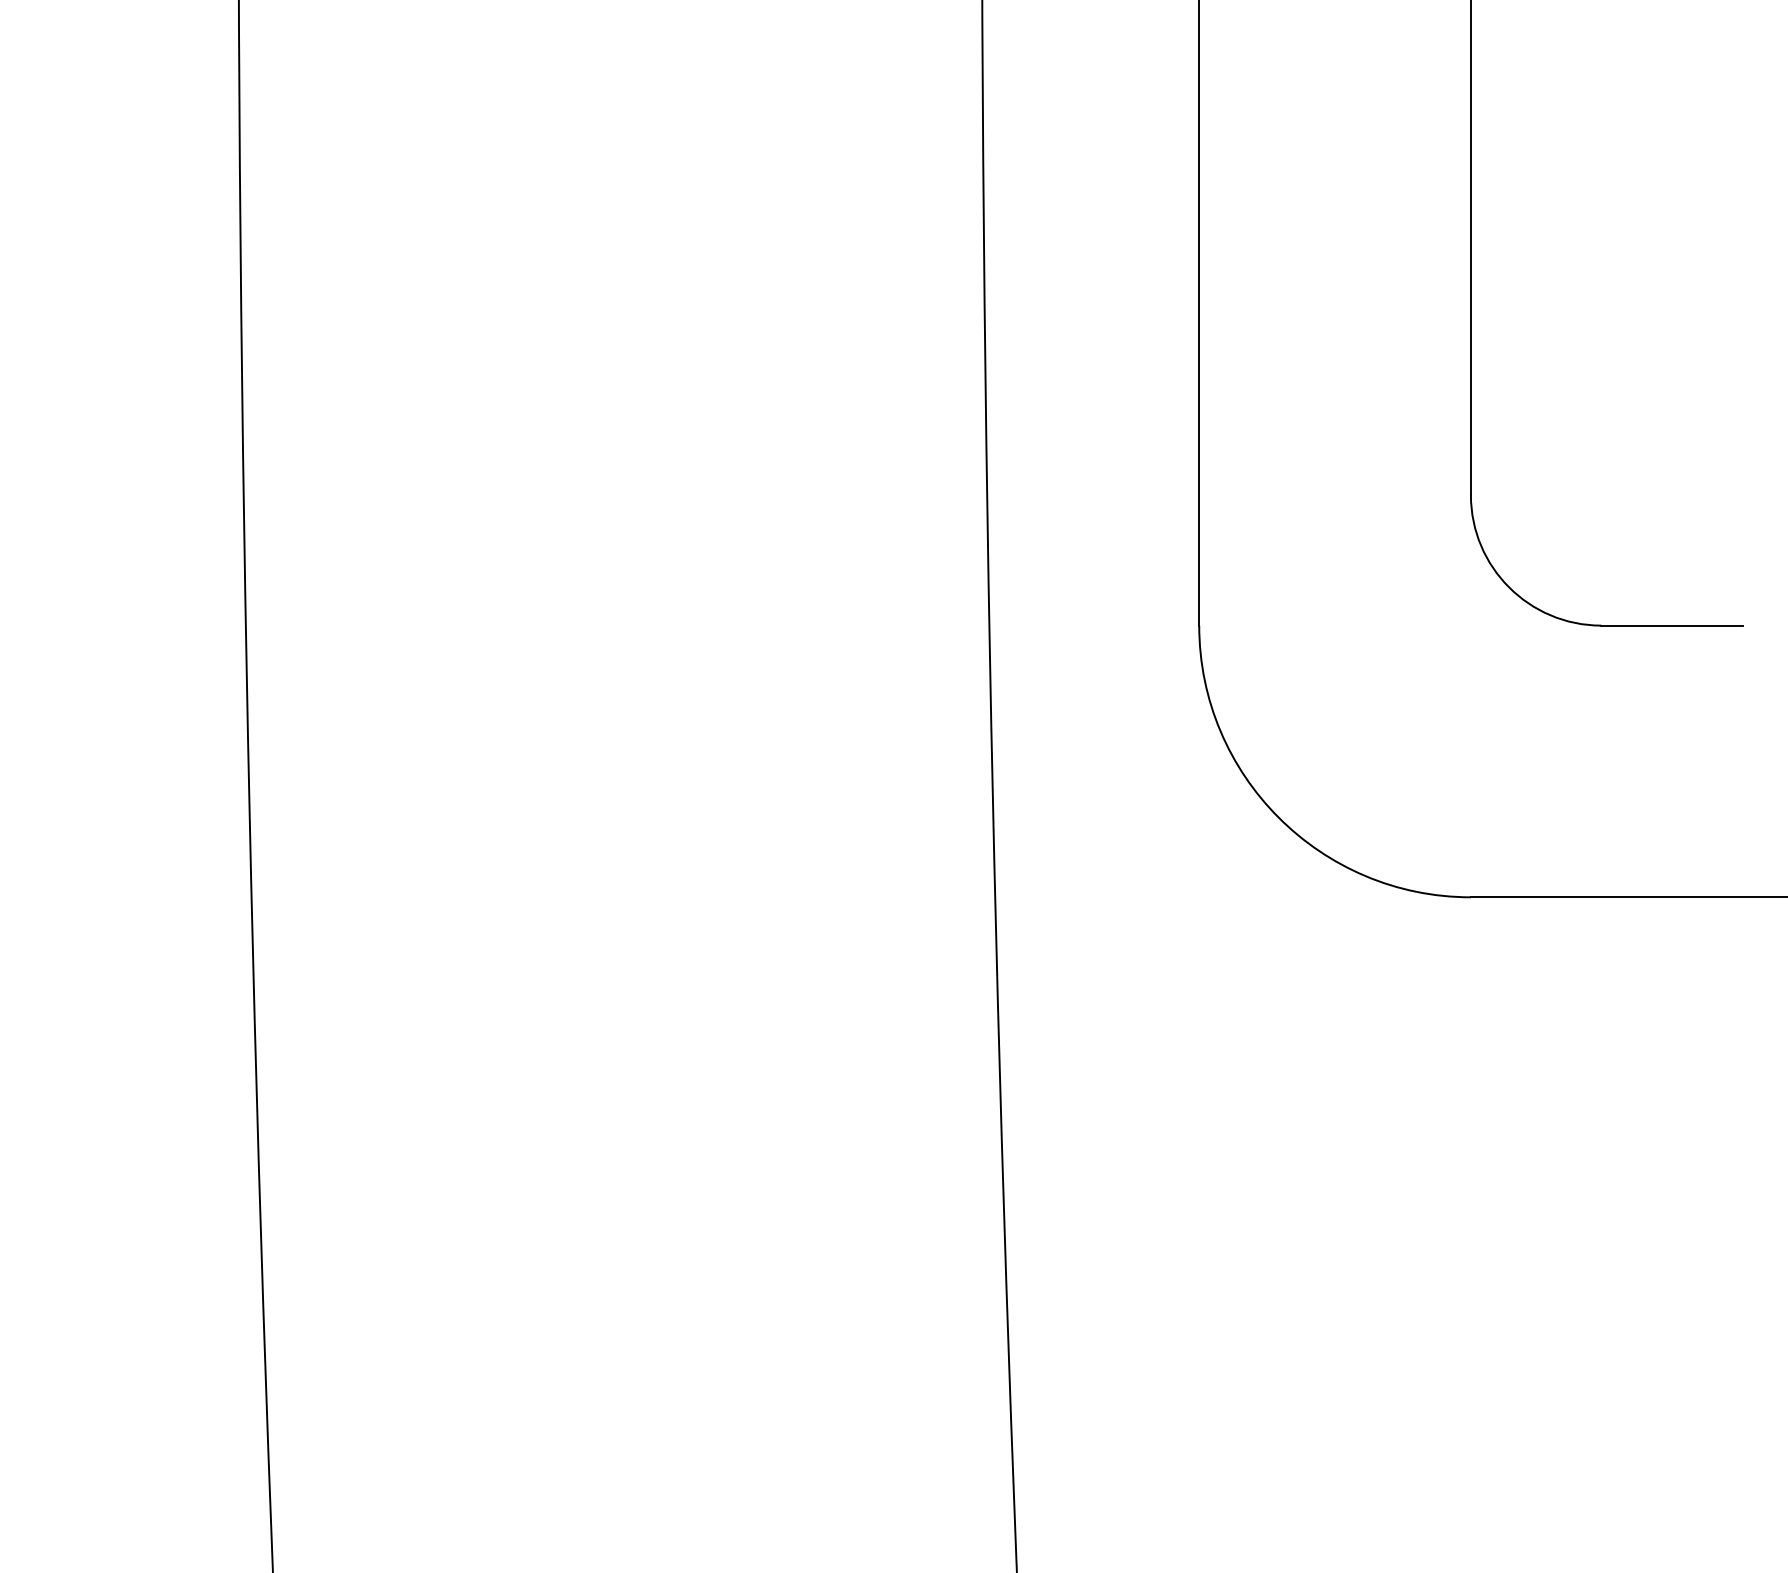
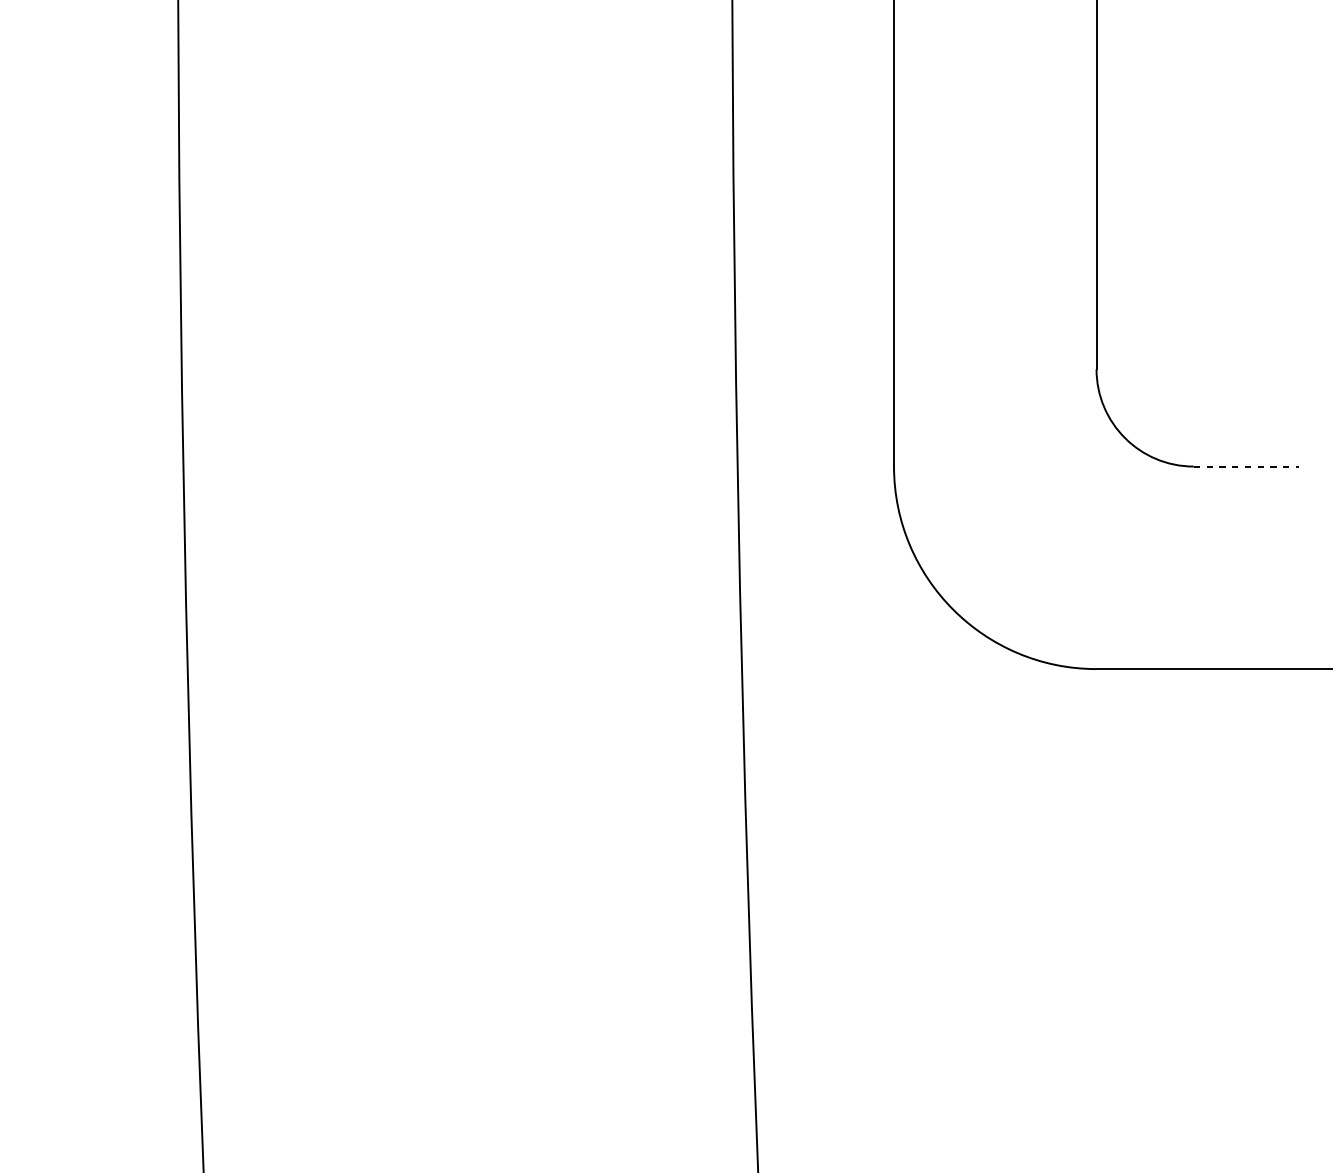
line: (1671, 625) -> (1246, 466), solid -> dashed

